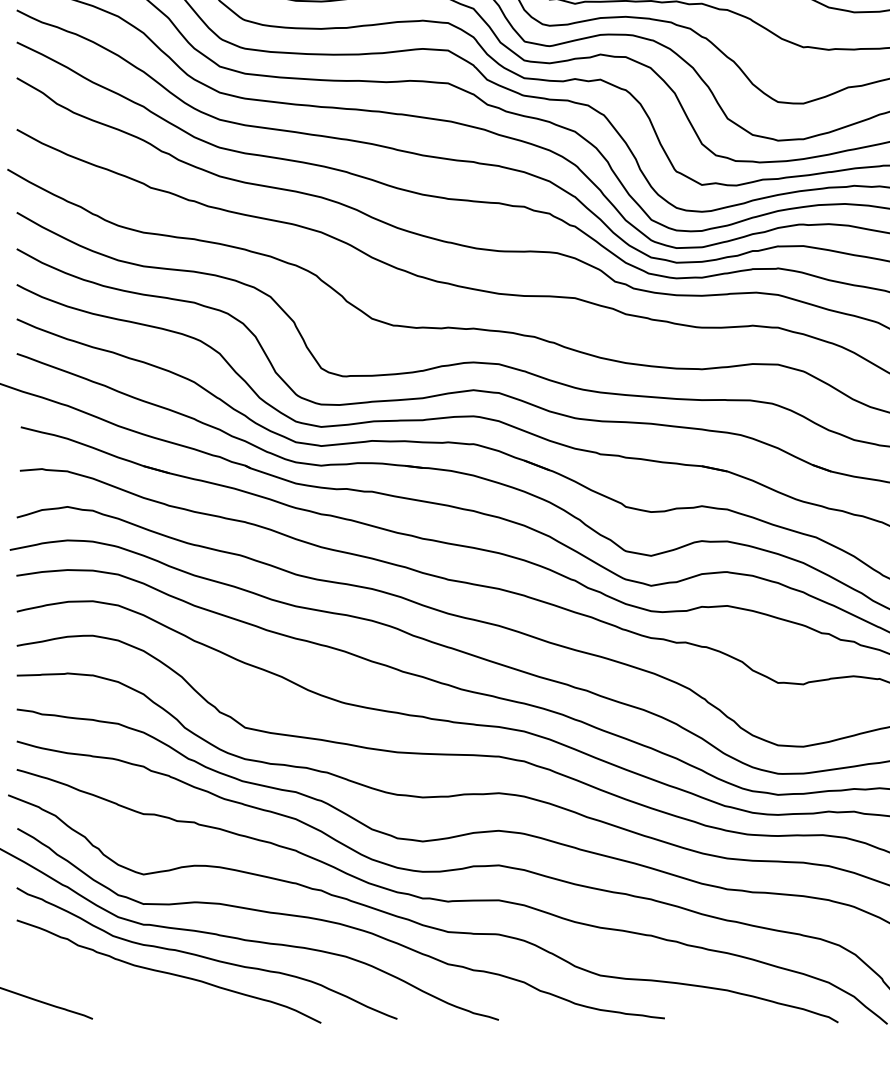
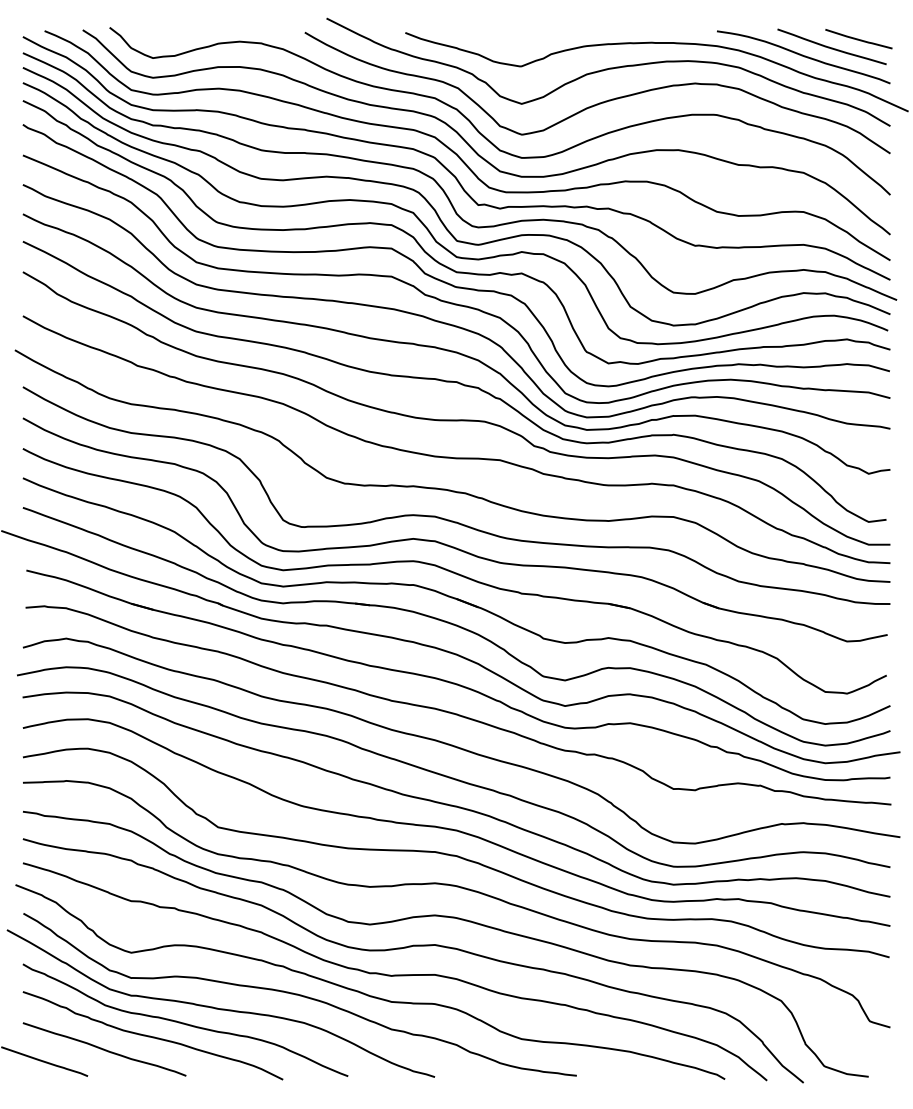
curve: (112, 987) -> (104, 1049), added

